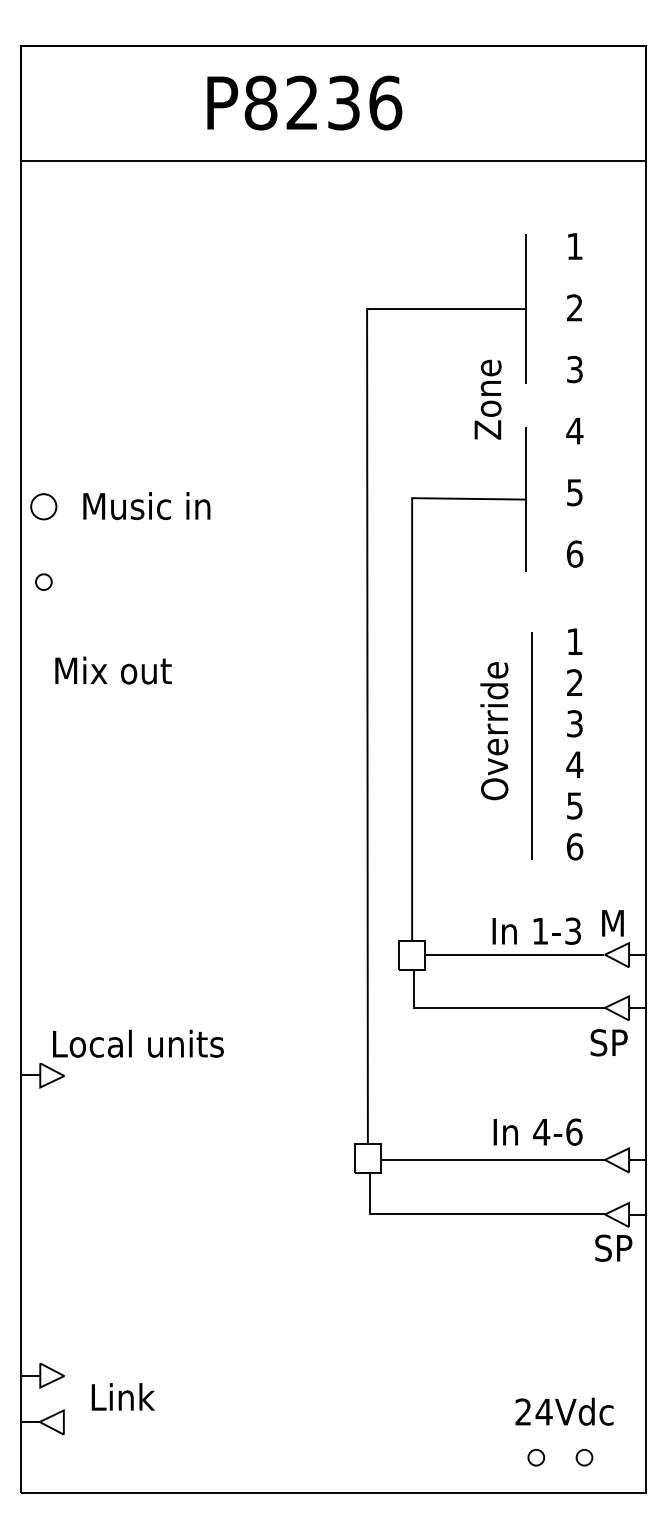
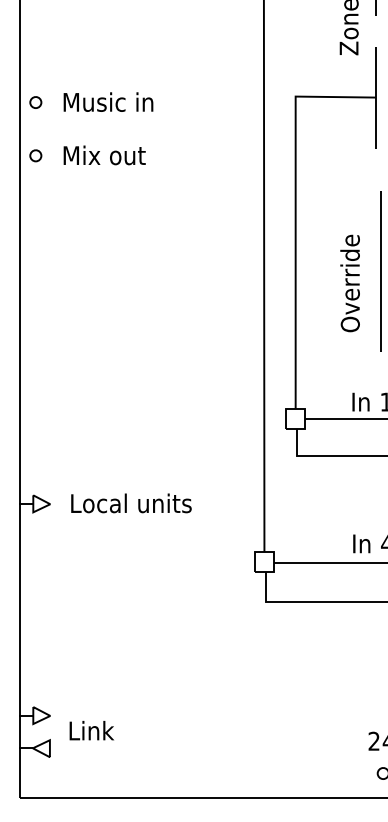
part: (43, 506) -> (35, 102), size x0.62
text: (113, 670) -> (104, 155), moved
text: (494, 731) -> (350, 283), moved
text: (138, 1043) -> (131, 503), moved

